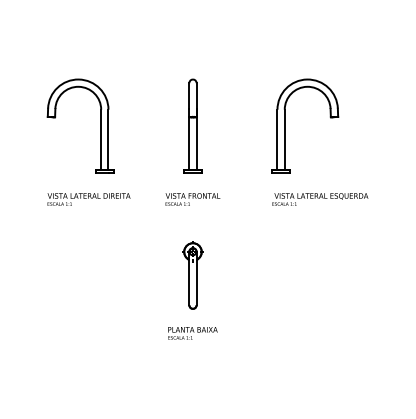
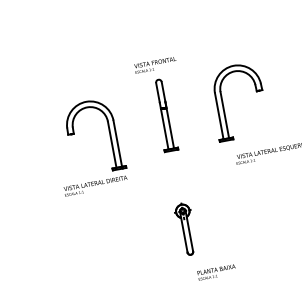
part: (100, 125) -> (109, 133), moved
part: (285, 125) -> (223, 104), moved
text: (192, 199) -> (155, 65), moved
text: (192, 333) -> (216, 272), moved

